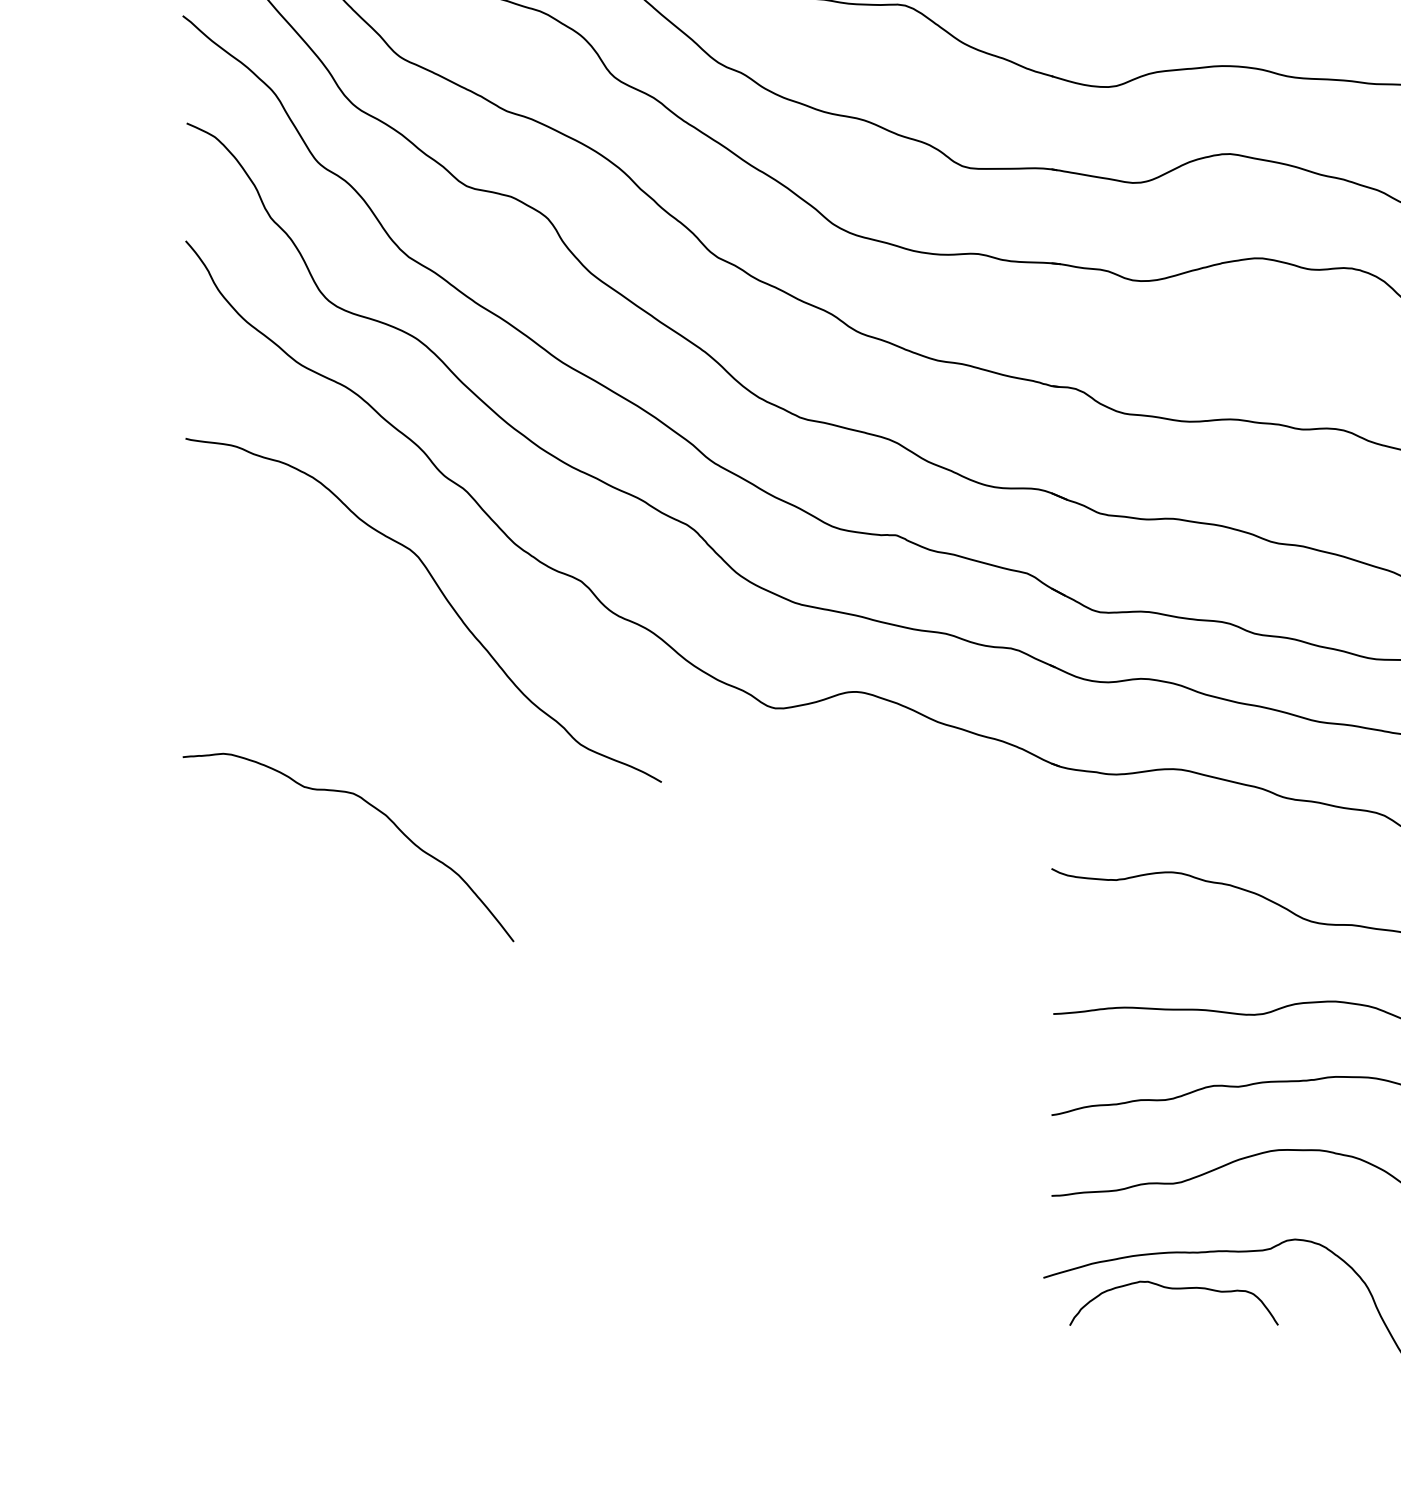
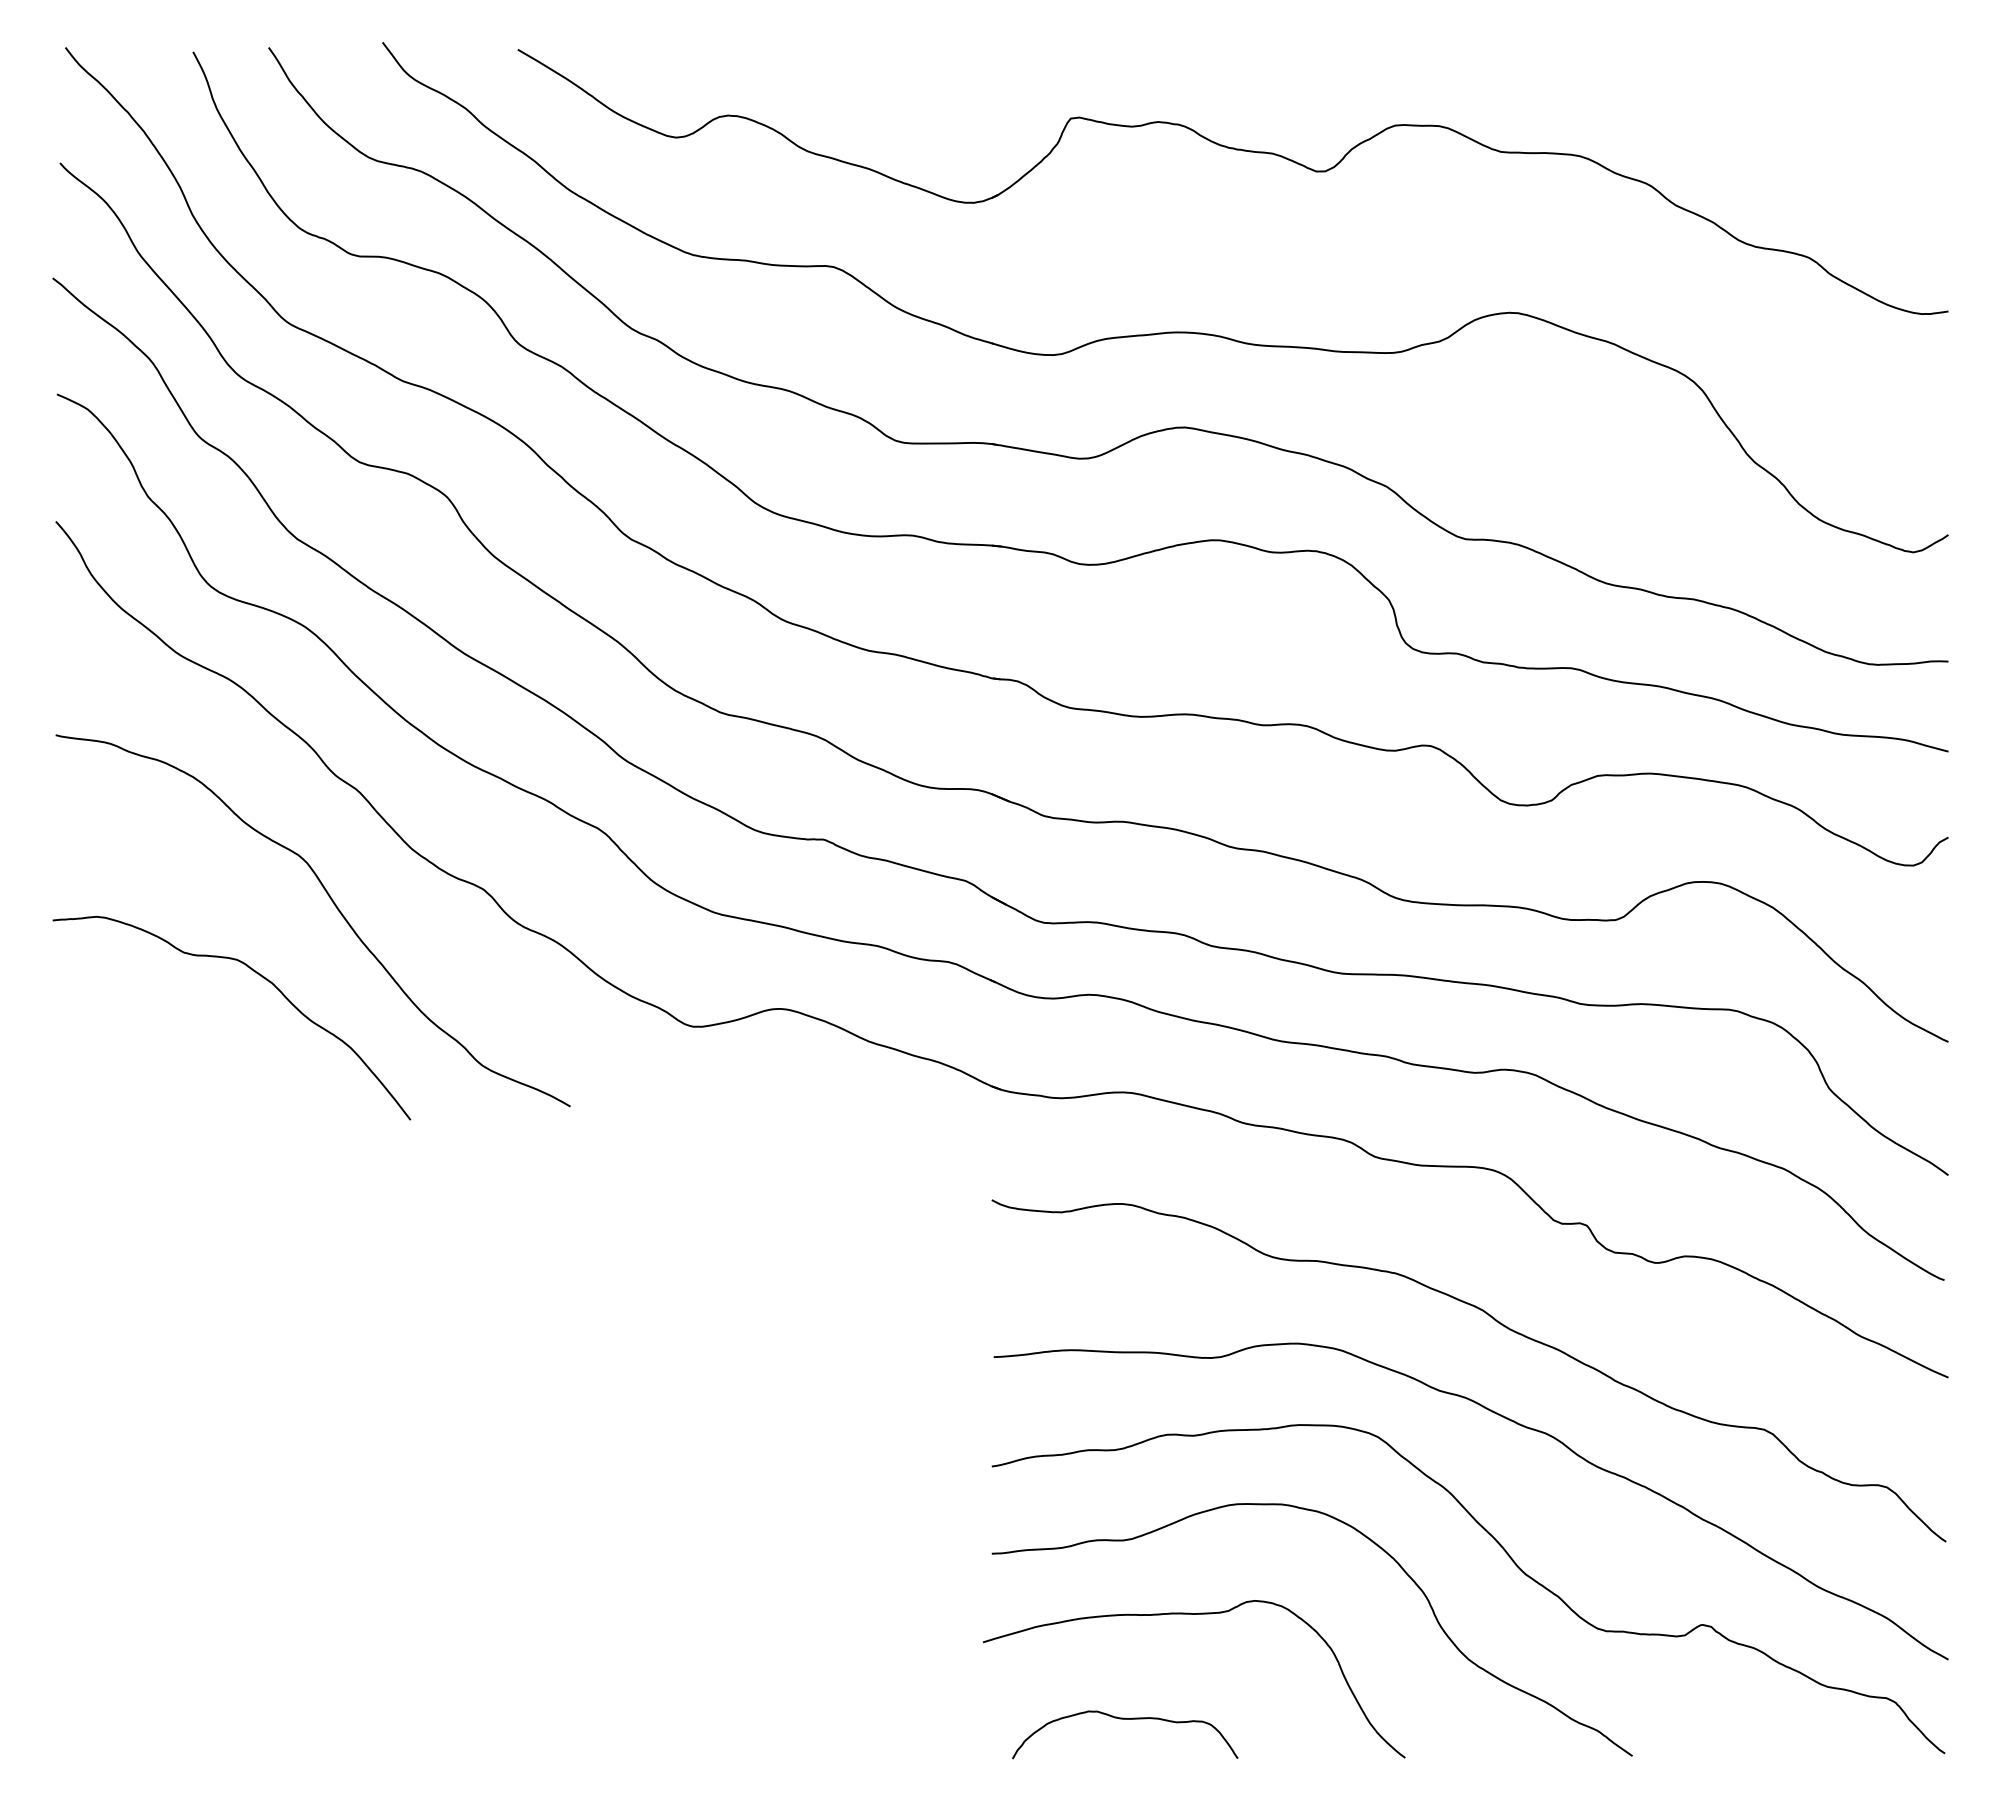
curve: (374, 809) -> (260, 976), moved
curve: (1174, 1289) -> (1125, 1719), moved

